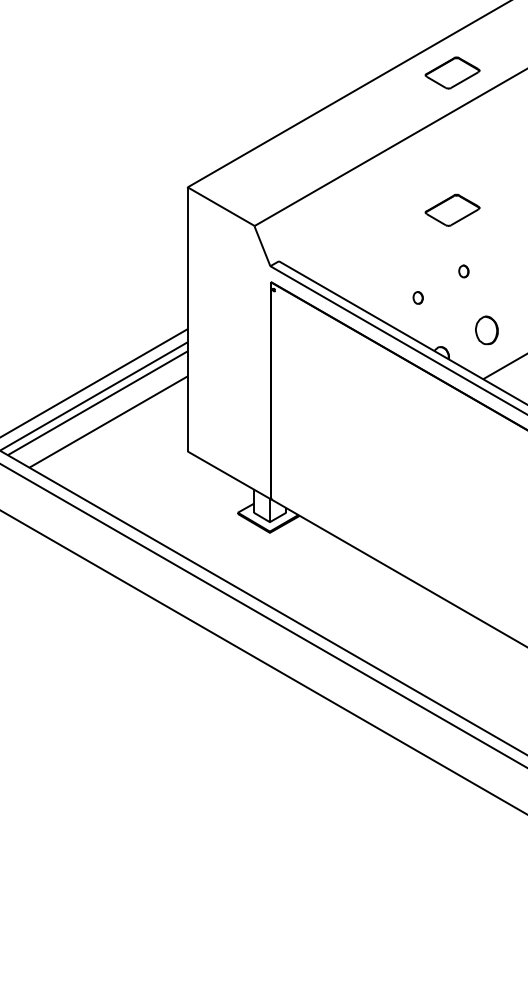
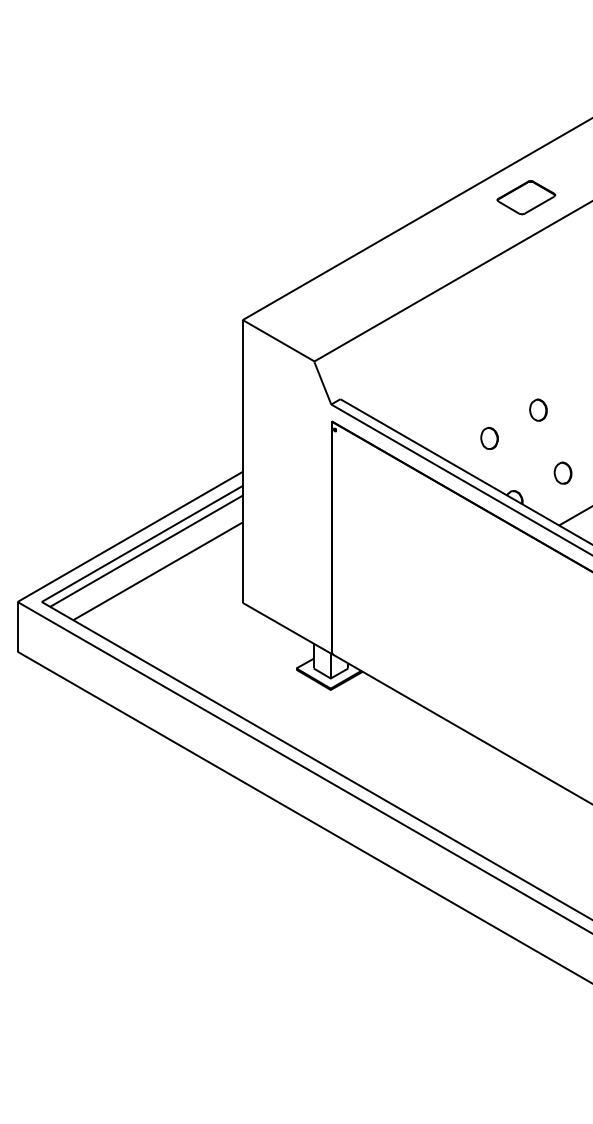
part: (452, 210) -> (526, 344), removed
part: (463, 270) -> (538, 409), size x1.67
part: (418, 297) -> (489, 438), size x1.67
part: (486, 329) -> (562, 472), size x0.71

